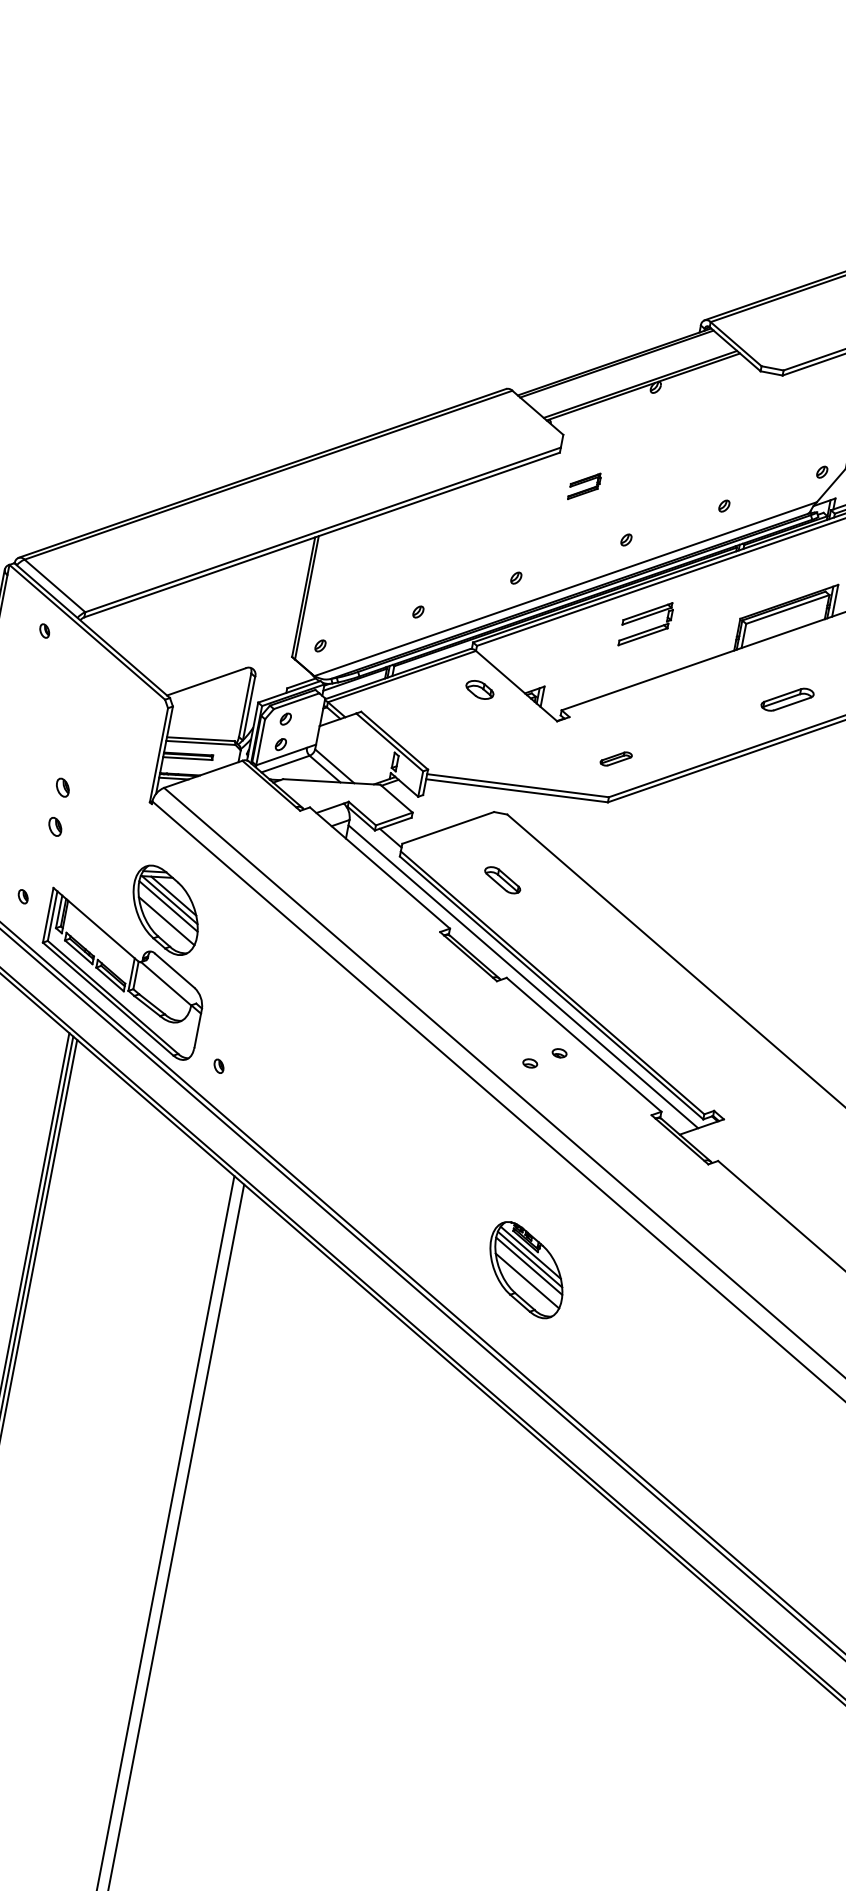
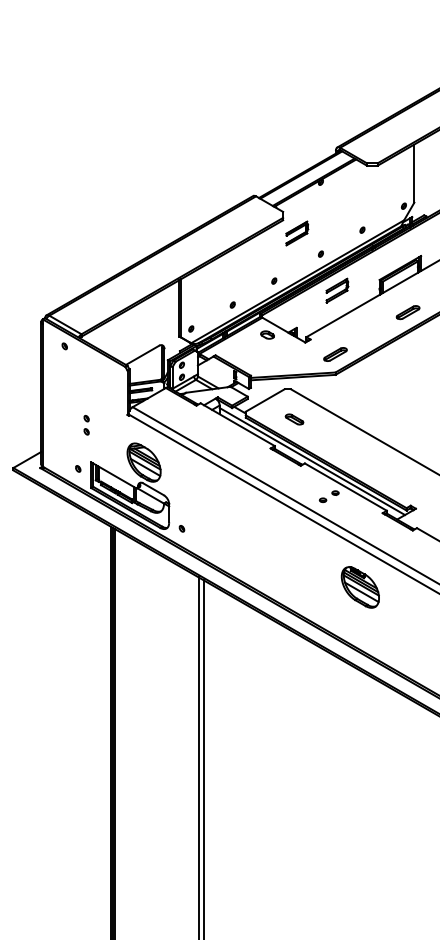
part: (585, 486) -> (297, 233), size x1.67
part: (616, 758) -> (335, 354), size x1.67
part: (58, 807) -> (86, 425), size x0.71
part: (524, 1269) -> (359, 587), moved

